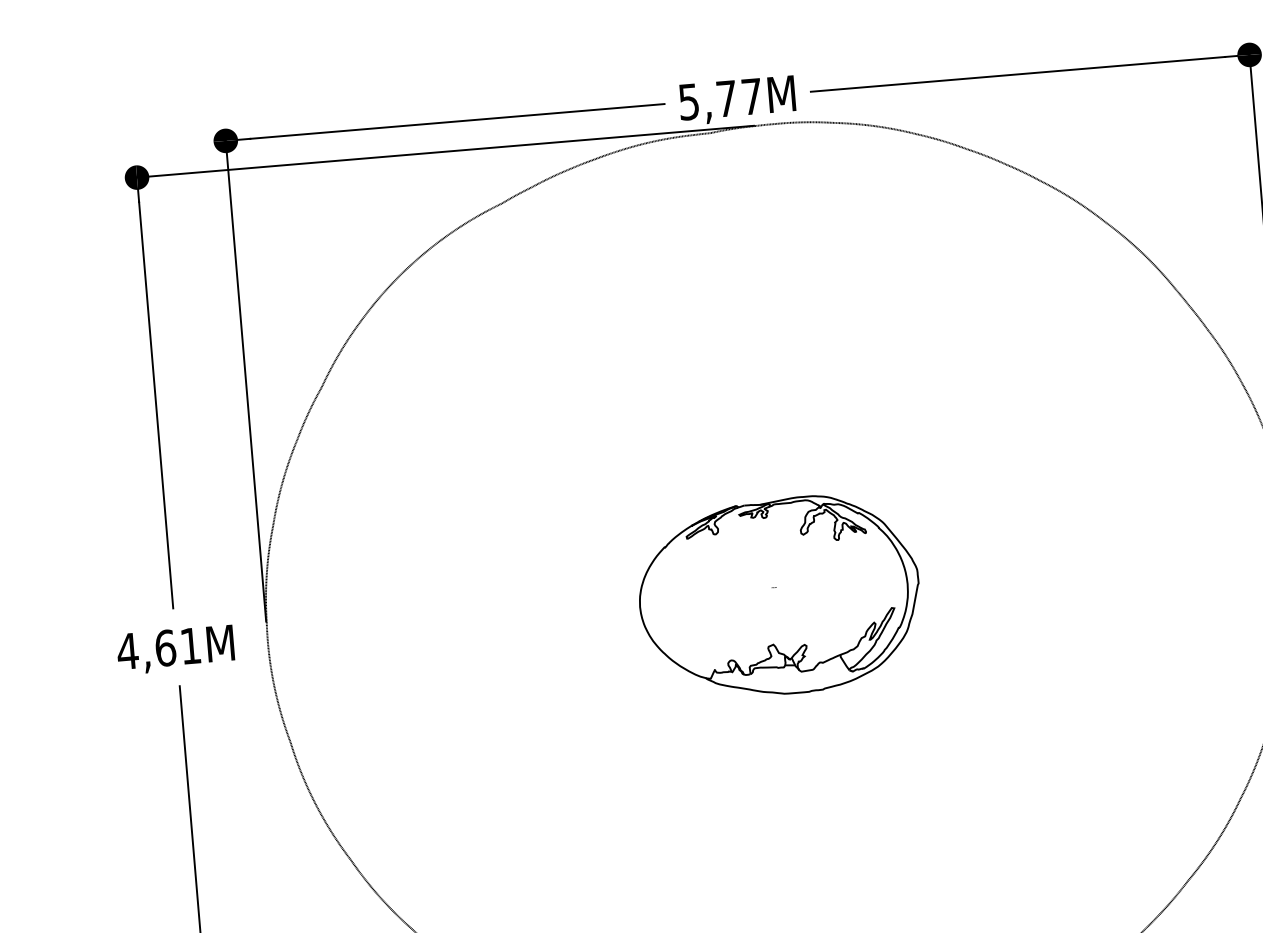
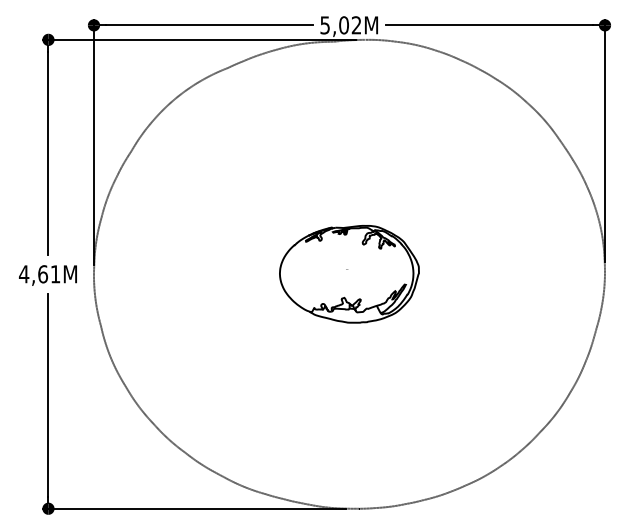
text: (739, 97) -> (350, 25), 5,77M -> 5,02M

